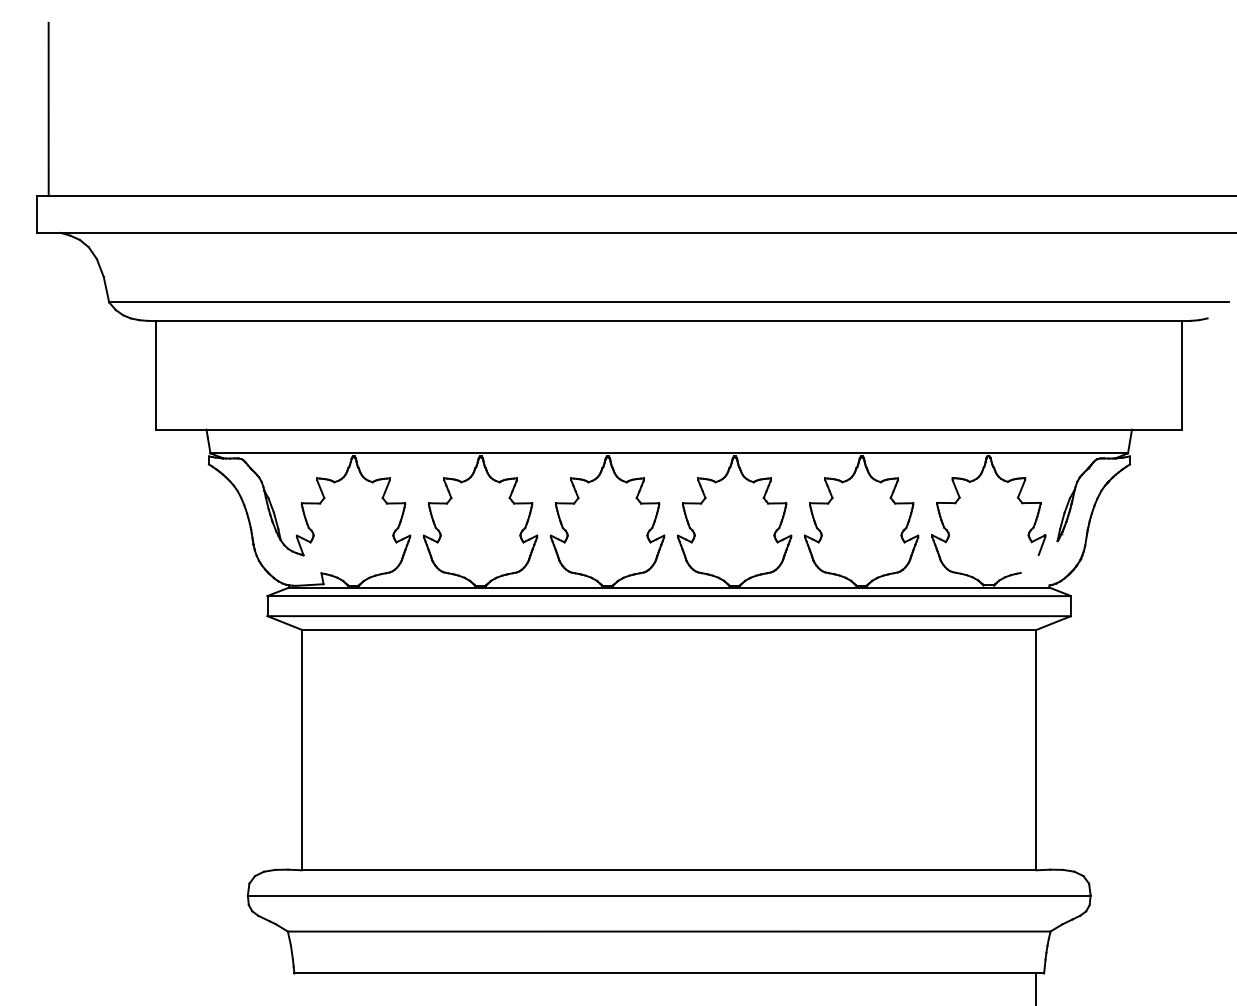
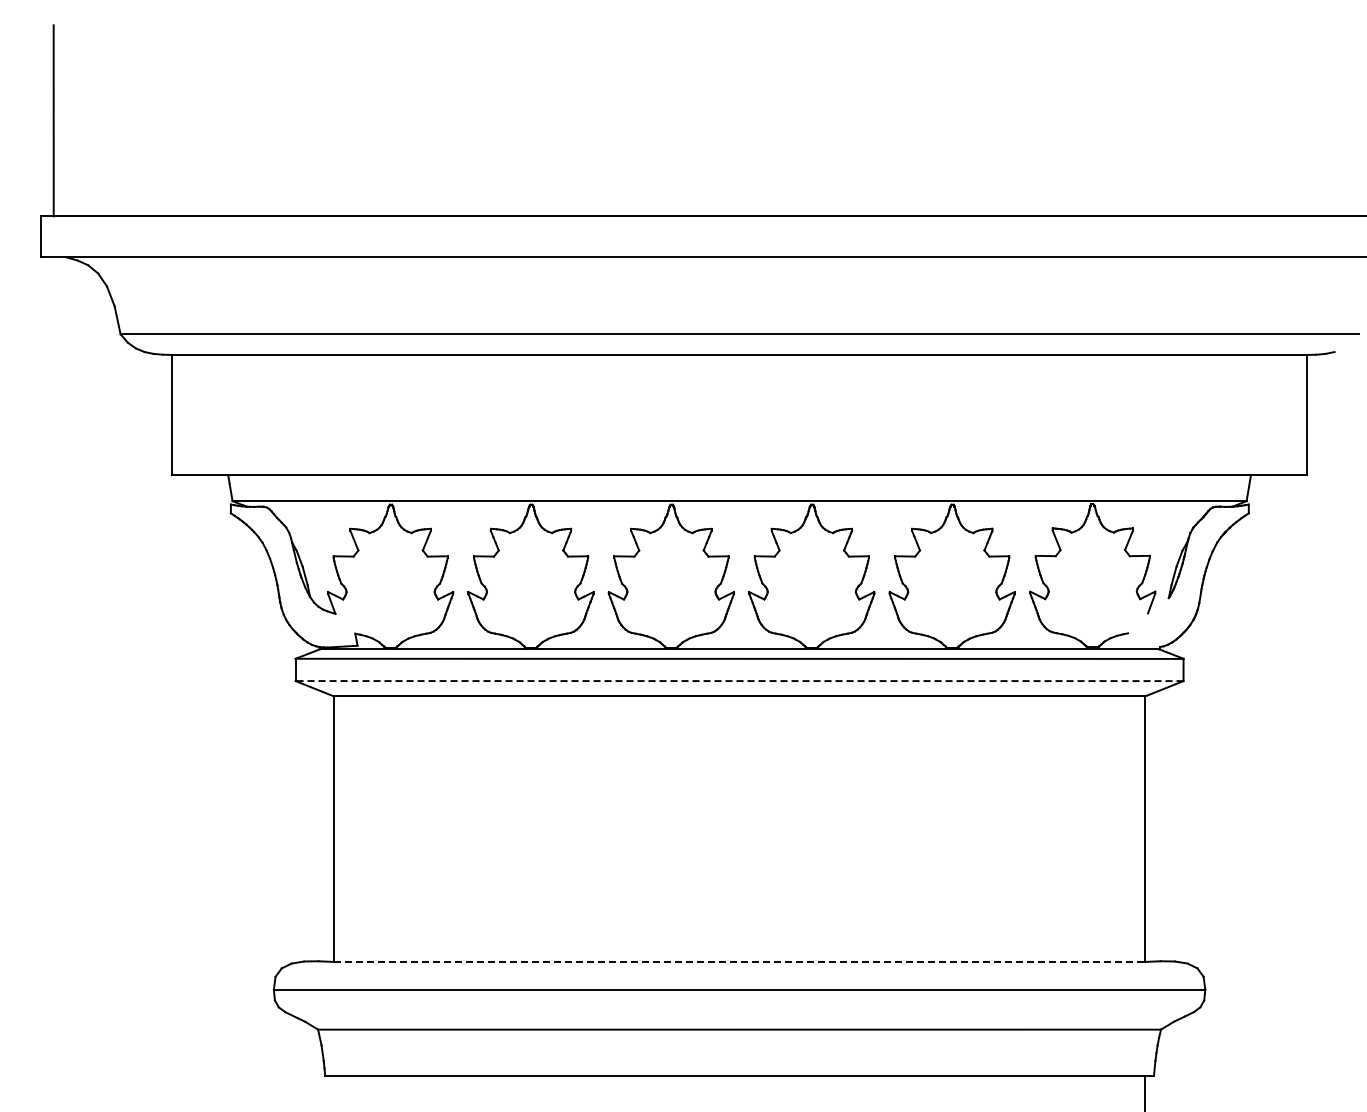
line: (669, 616) -> (739, 681), solid -> dashed
line: (669, 869) -> (739, 961), solid -> dashed

